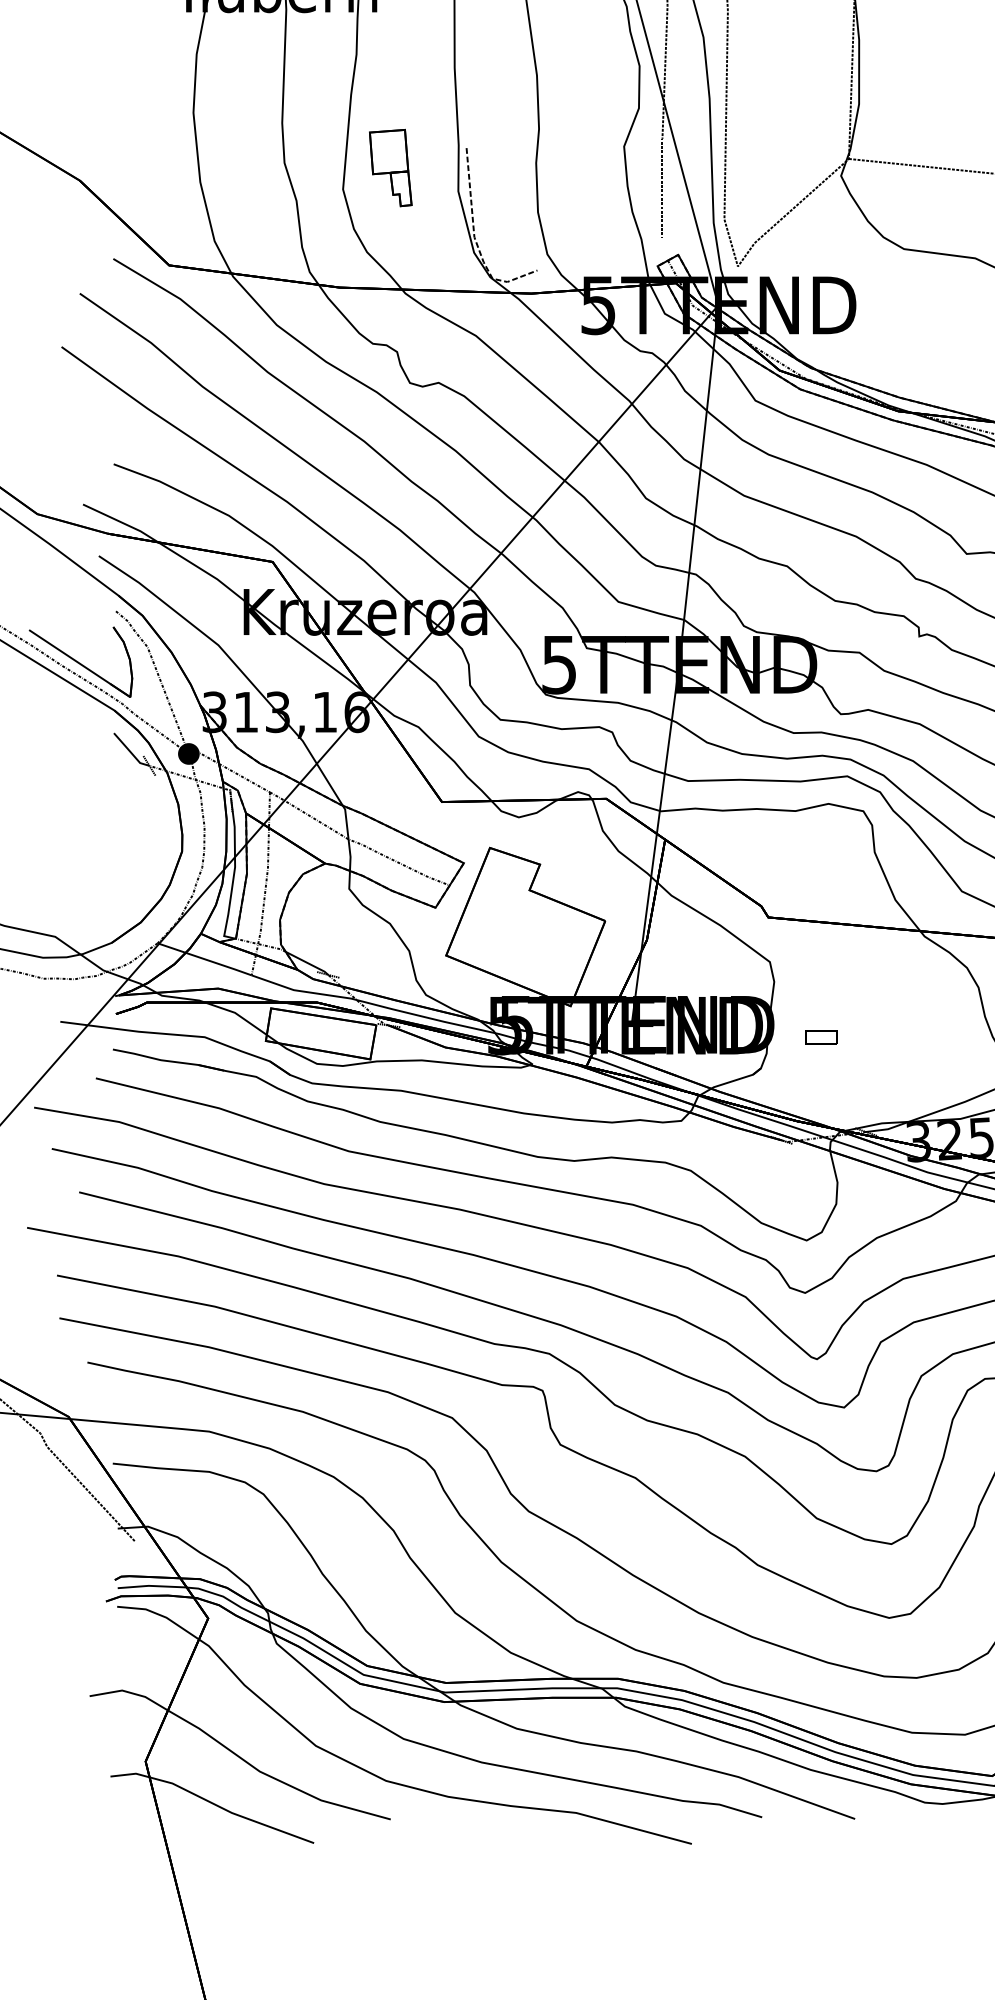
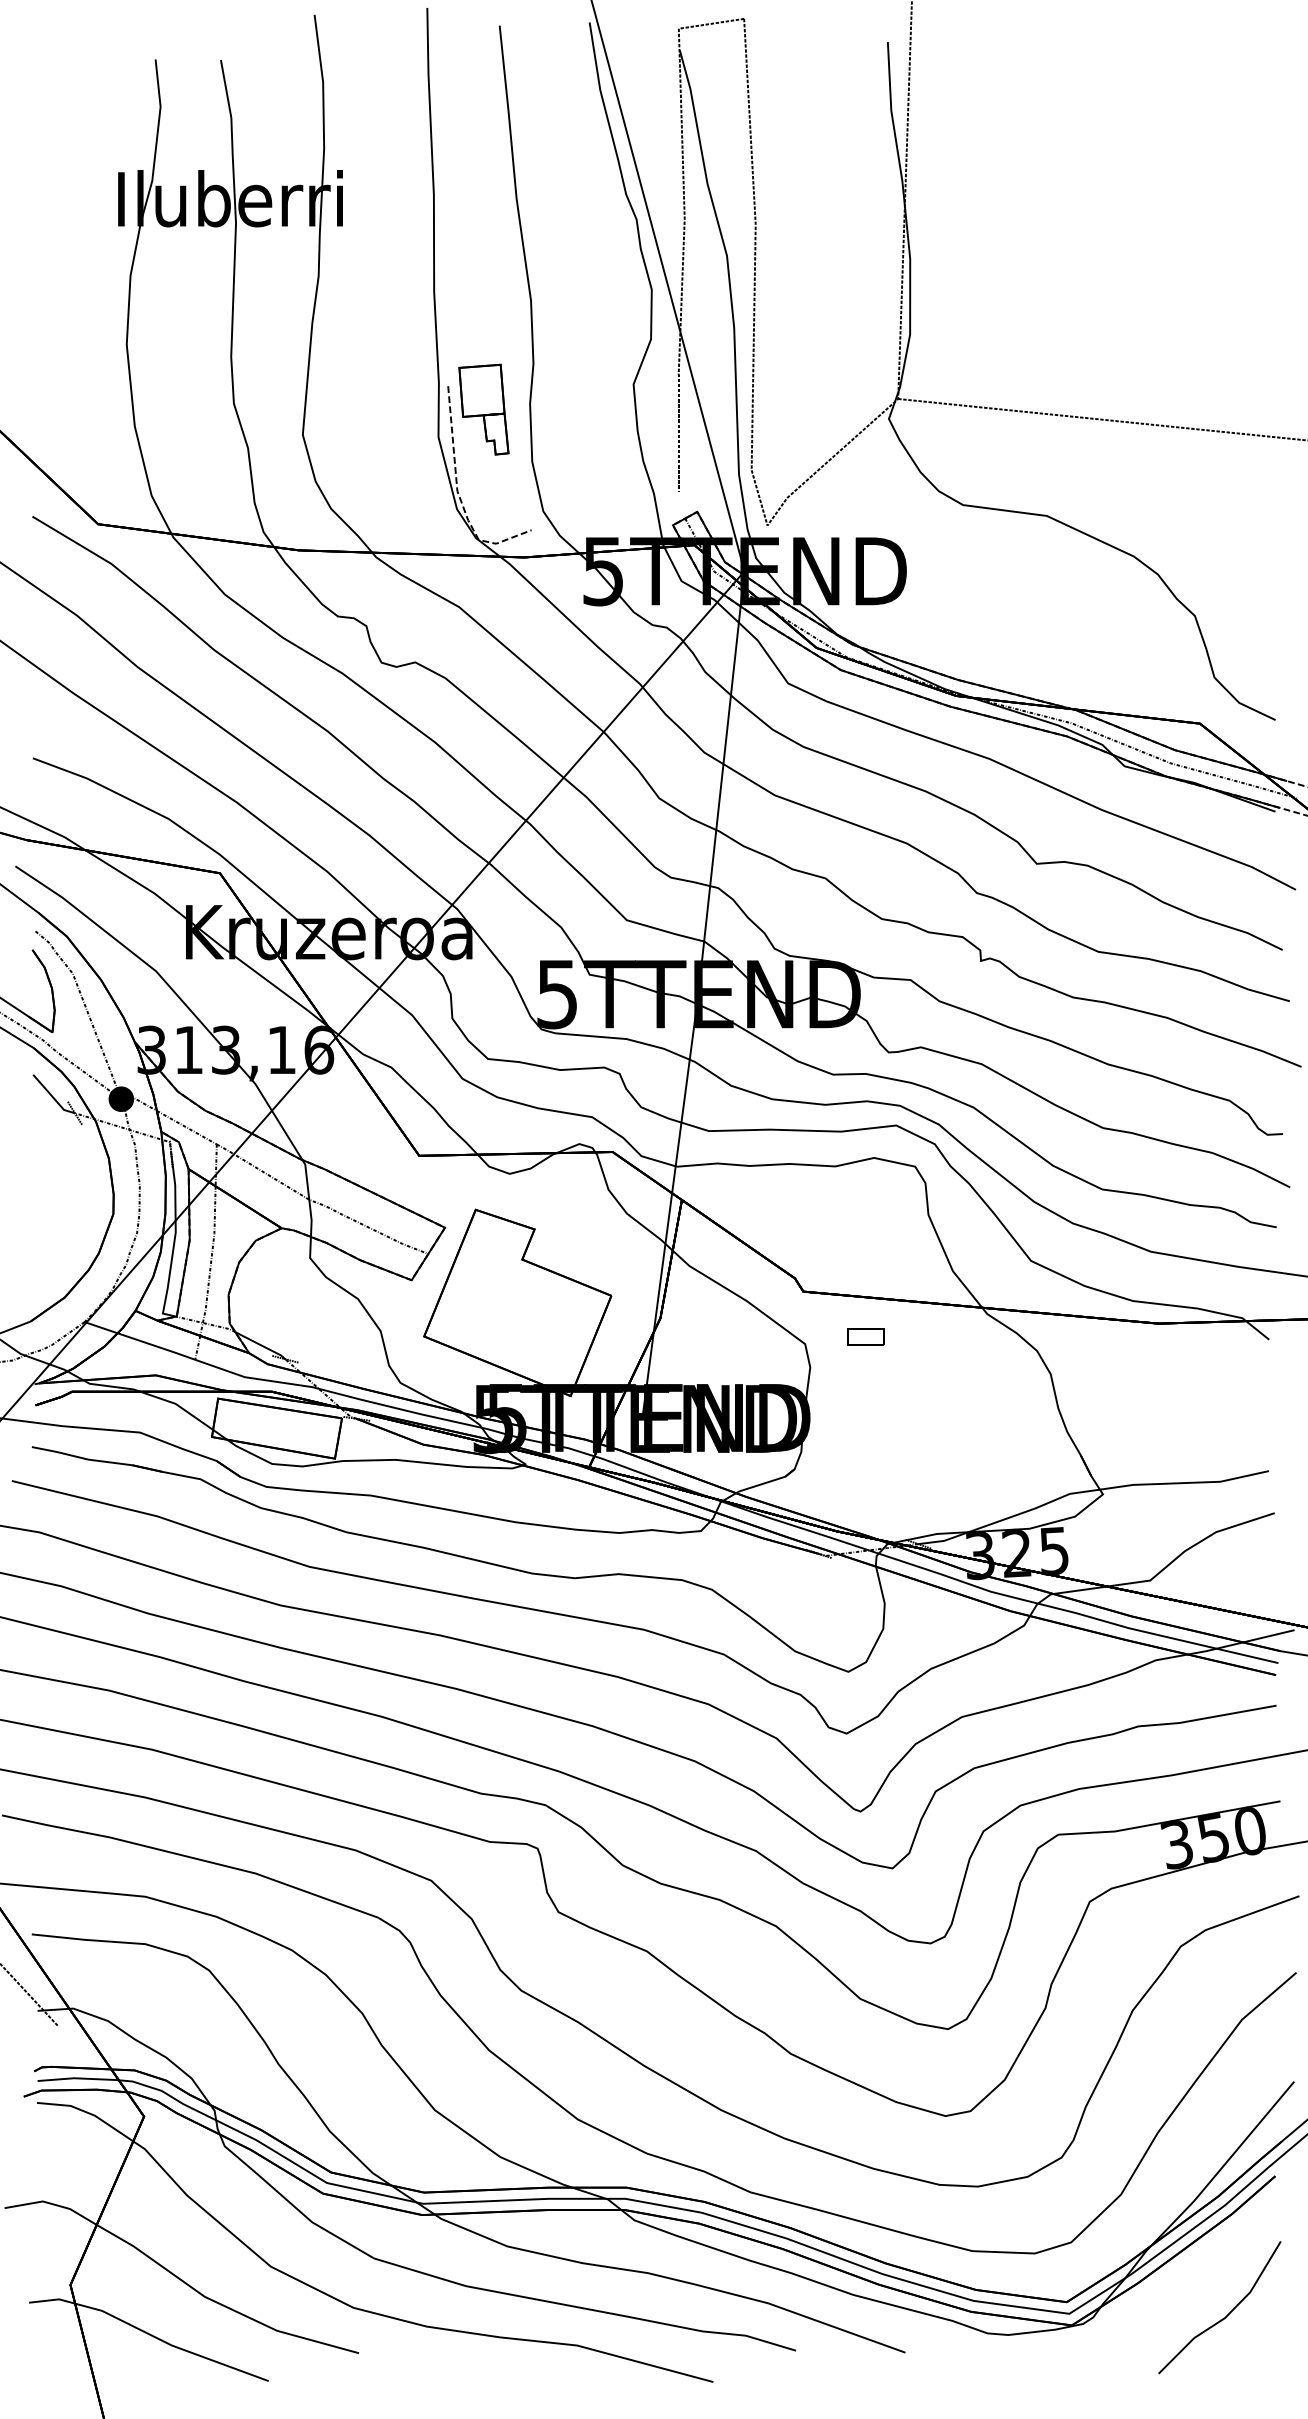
part: (390, 167) -> (483, 409), moved
part: (821, 1037) -> (865, 1336), moved

